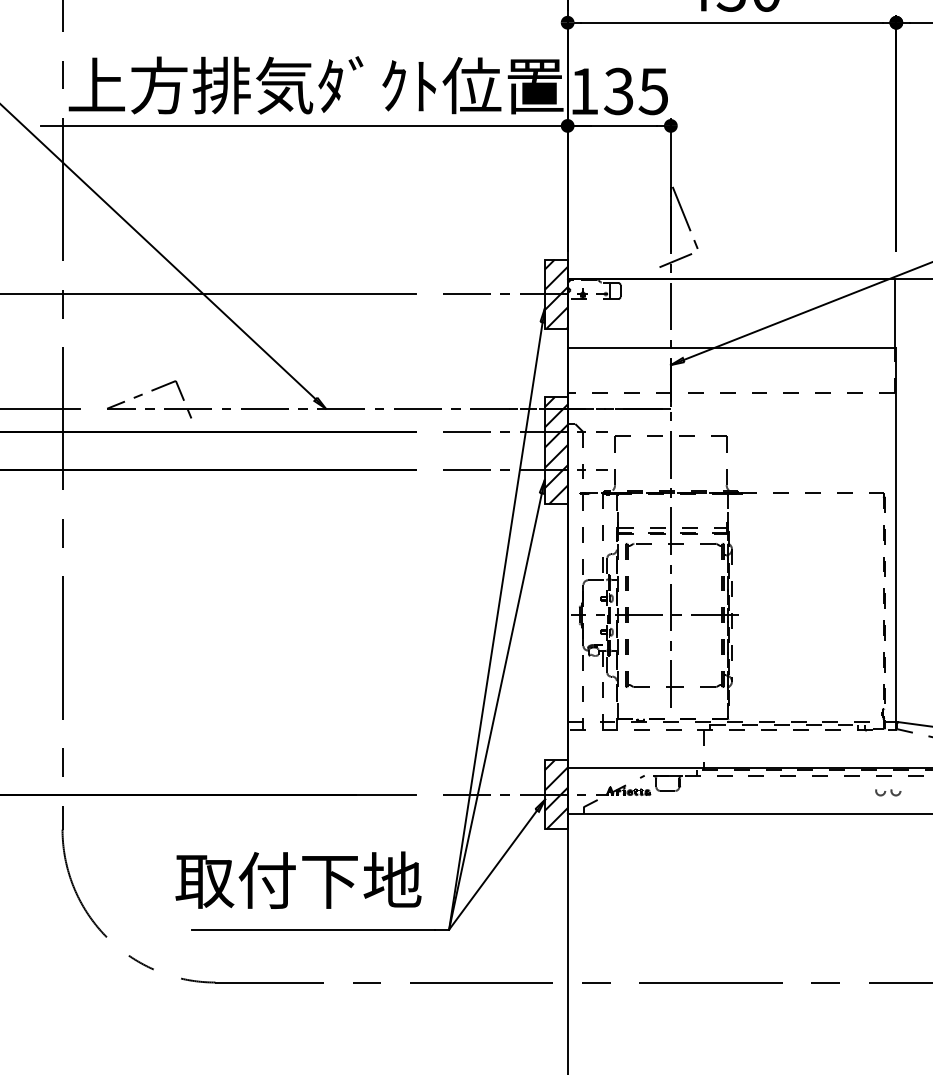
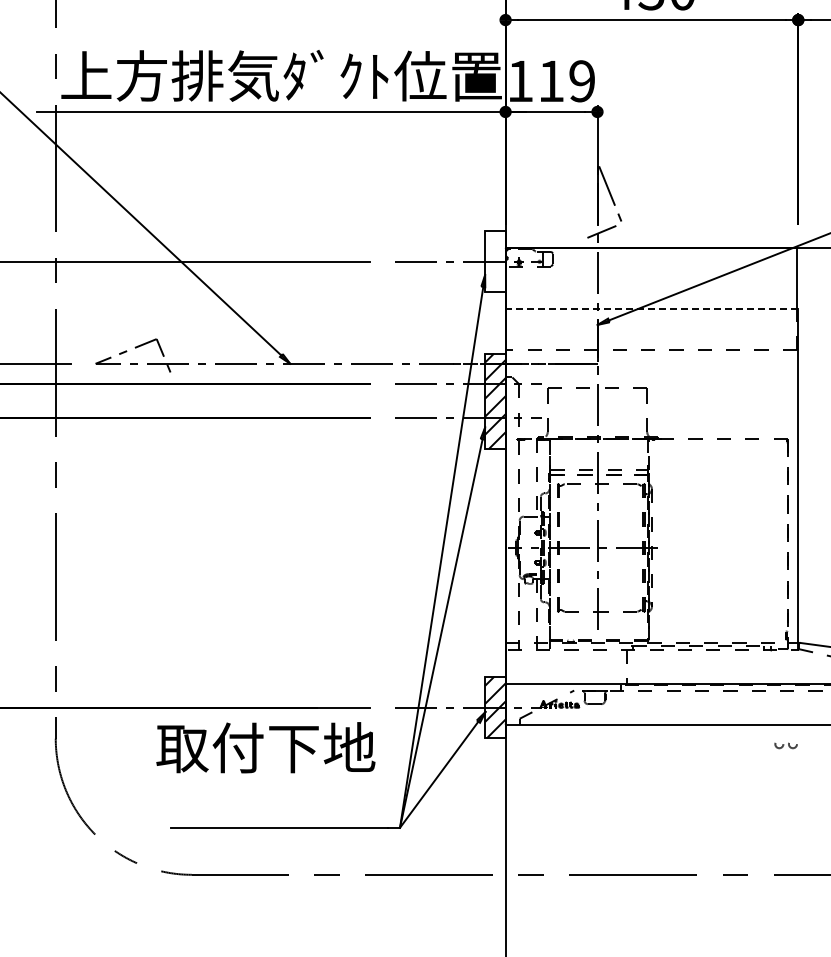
text: (636, 91) -> (566, 81), 135 -> 119
hatch: (556, 293) -> (495, 261), removed
line: (731, 347) -> (651, 309), solid -> dashed
part: (887, 792) -> (785, 745), moved
text: (298, 879) -> (265, 747), moved

